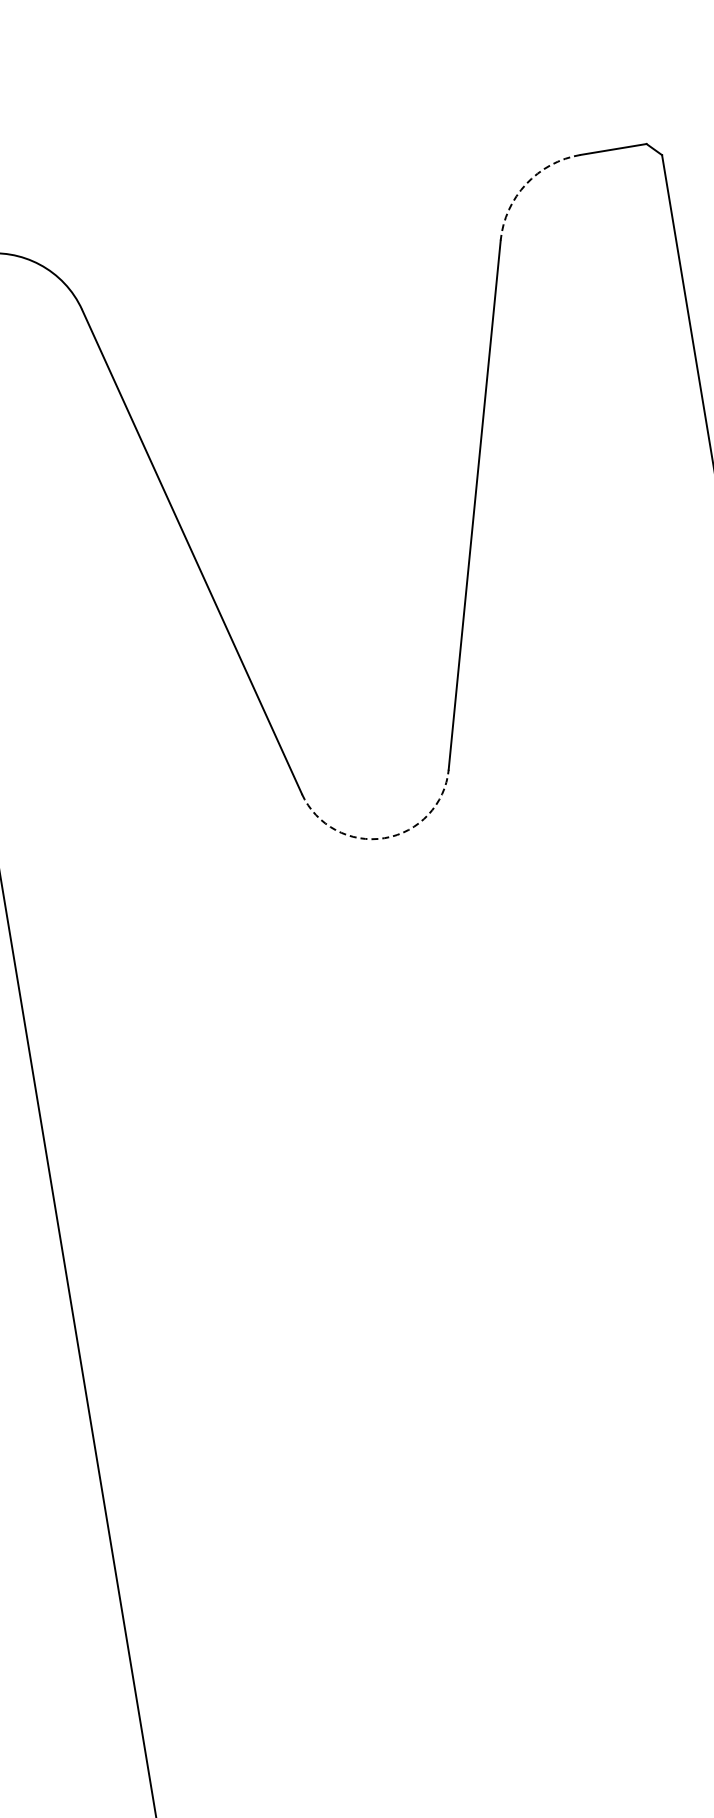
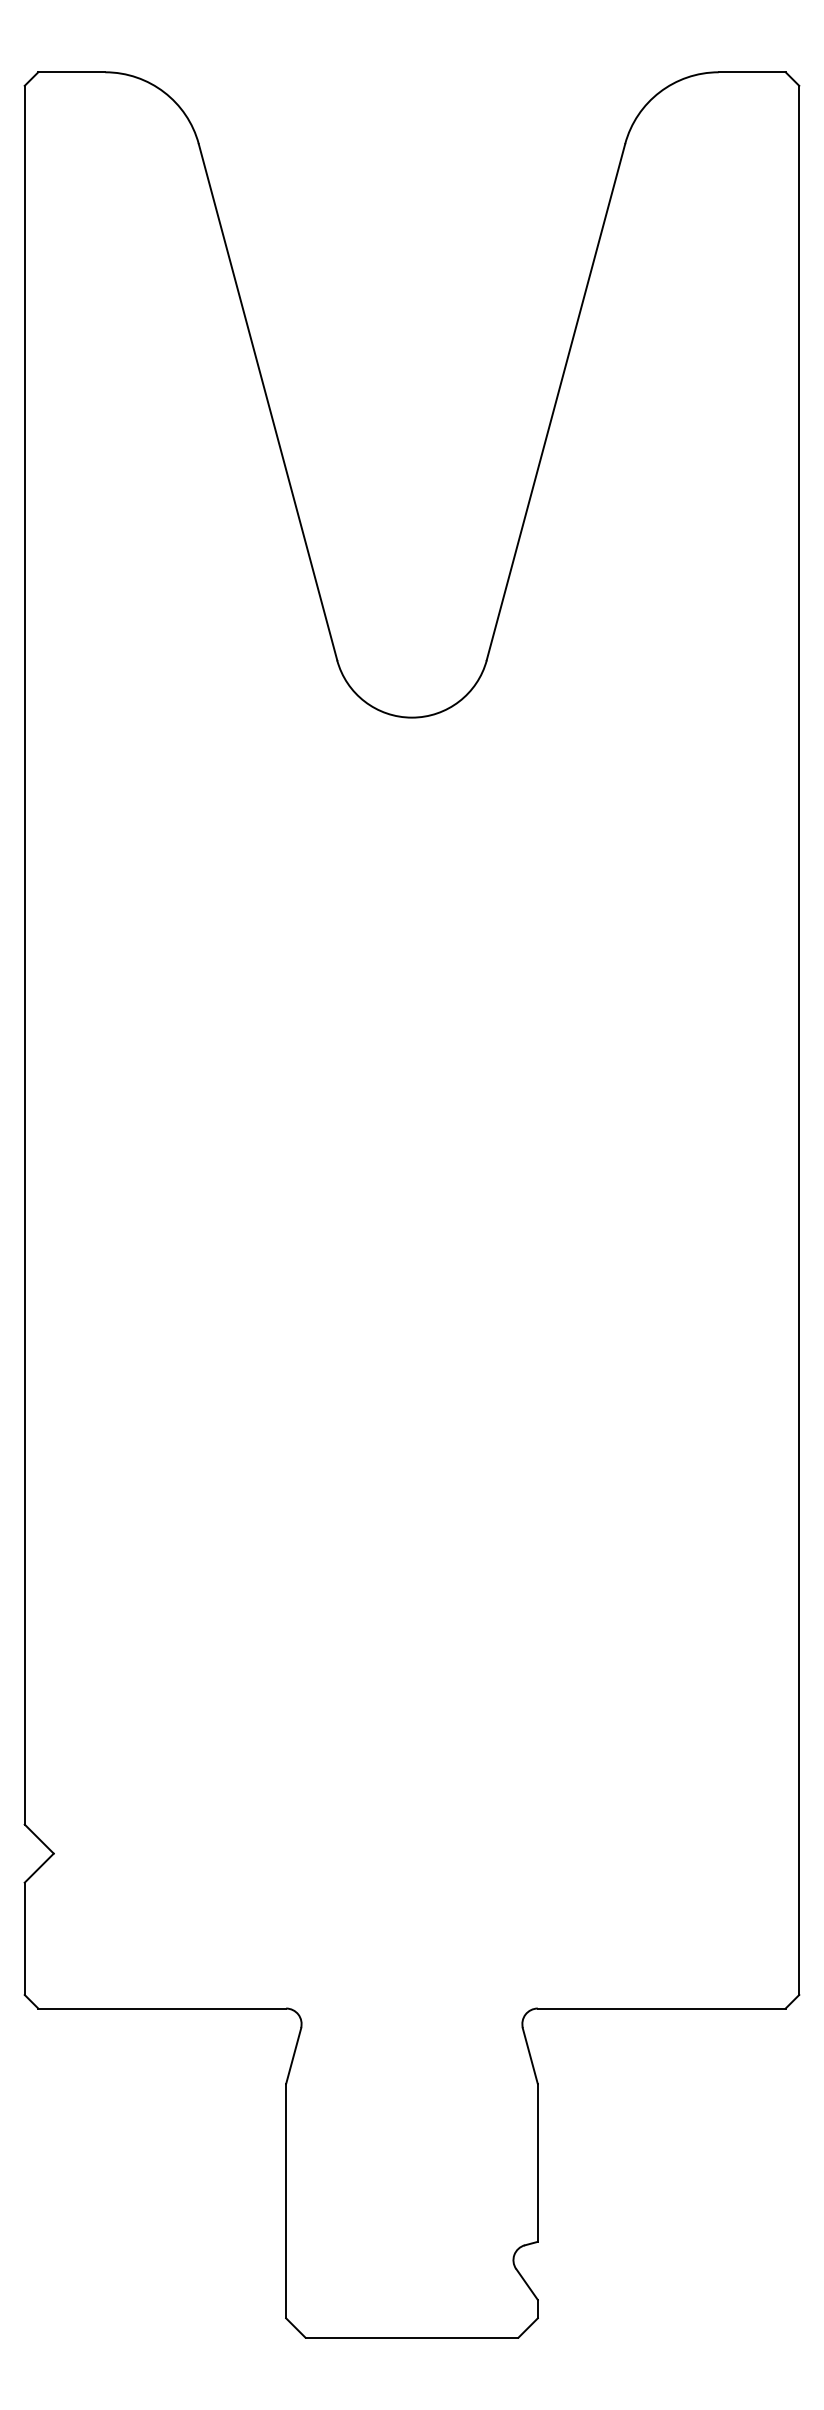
arc: (525, 184) -> (659, 92), dashed -> solid
arc: (385, 837) -> (412, 717), dashed -> solid

